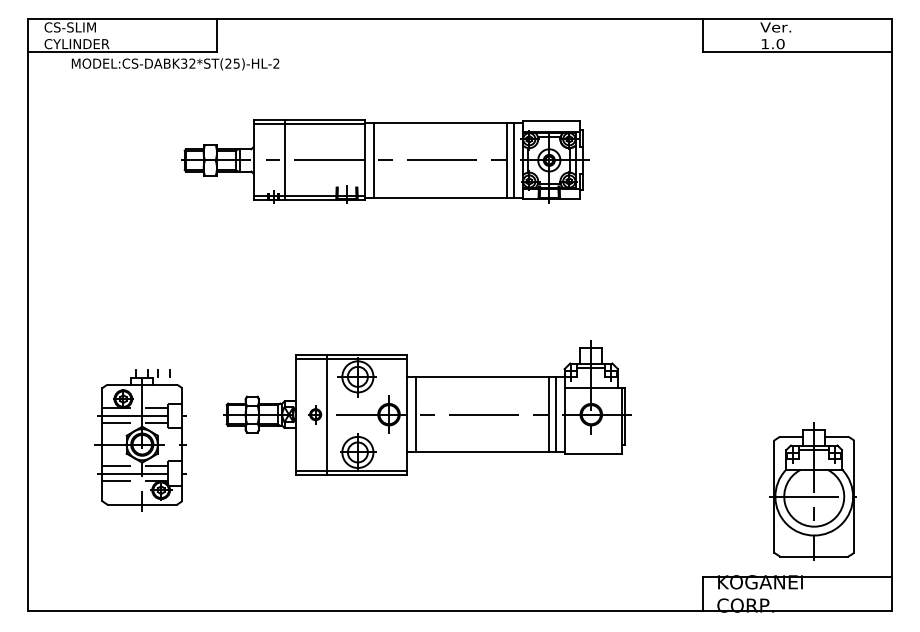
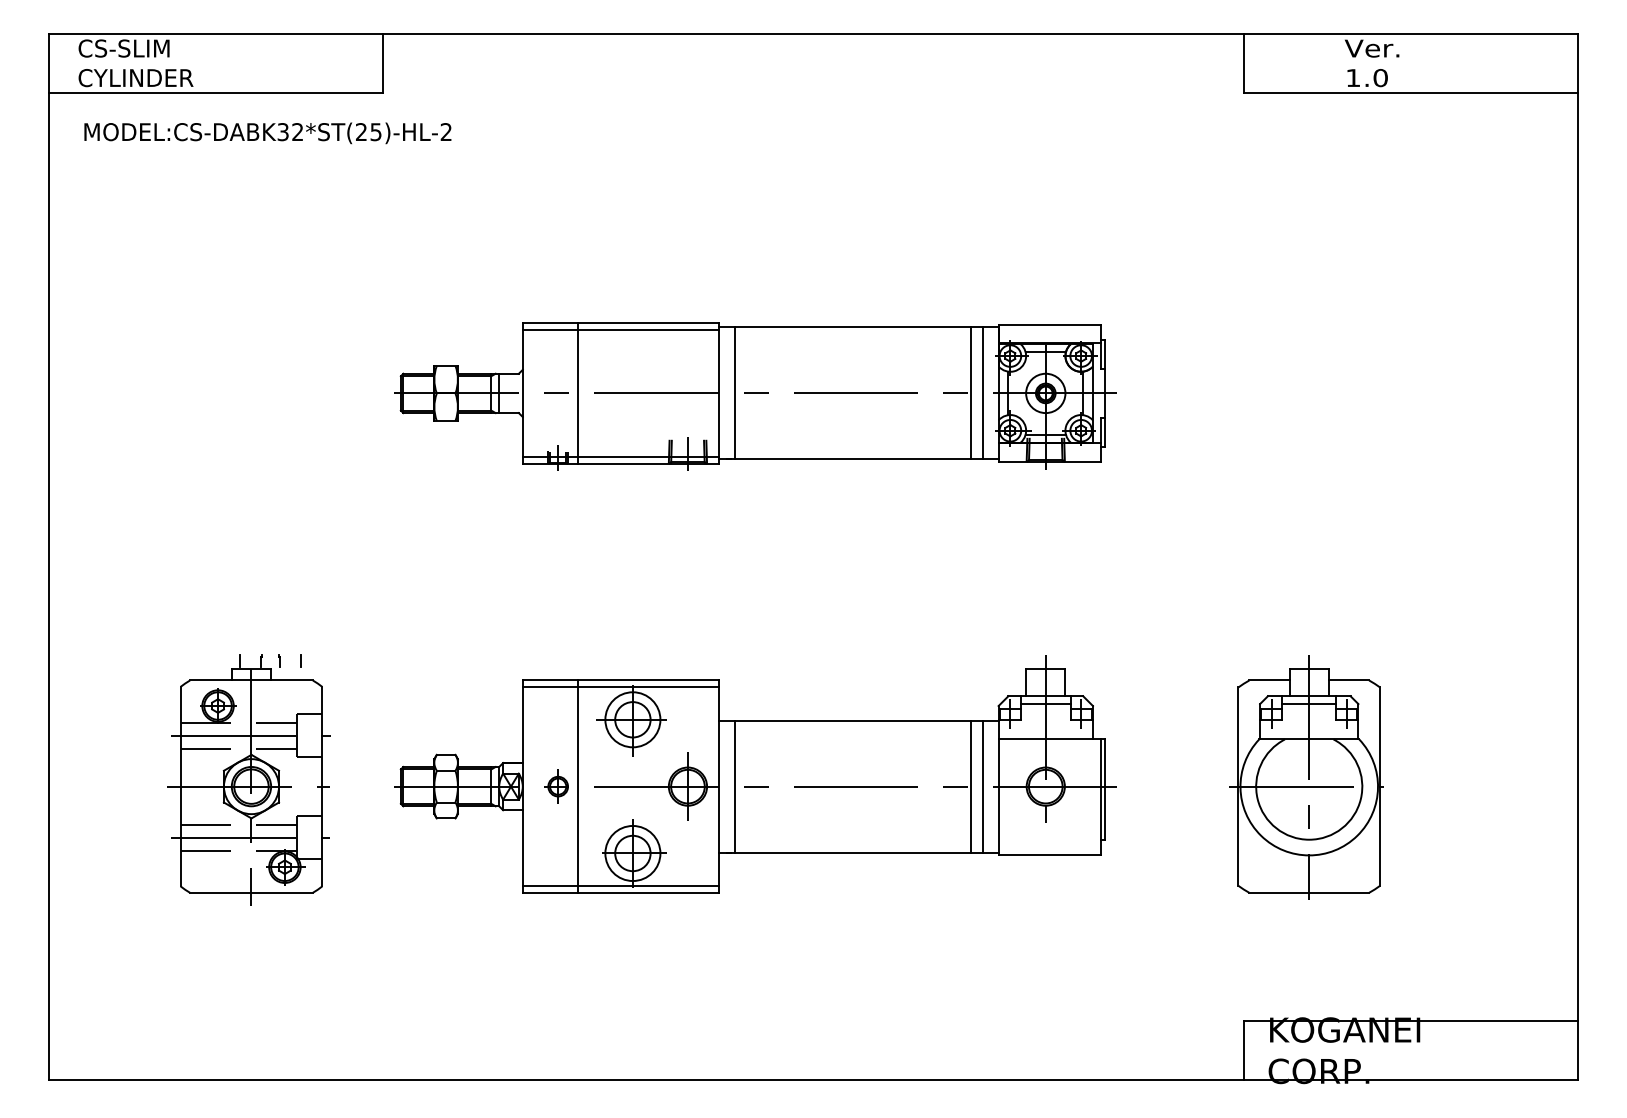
text: (175, 64) -> (267, 133), moved
part: (385, 161) -> (756, 395), moved
part: (427, 407) -> (756, 773), moved
part: (812, 491) -> (1306, 777), moved

